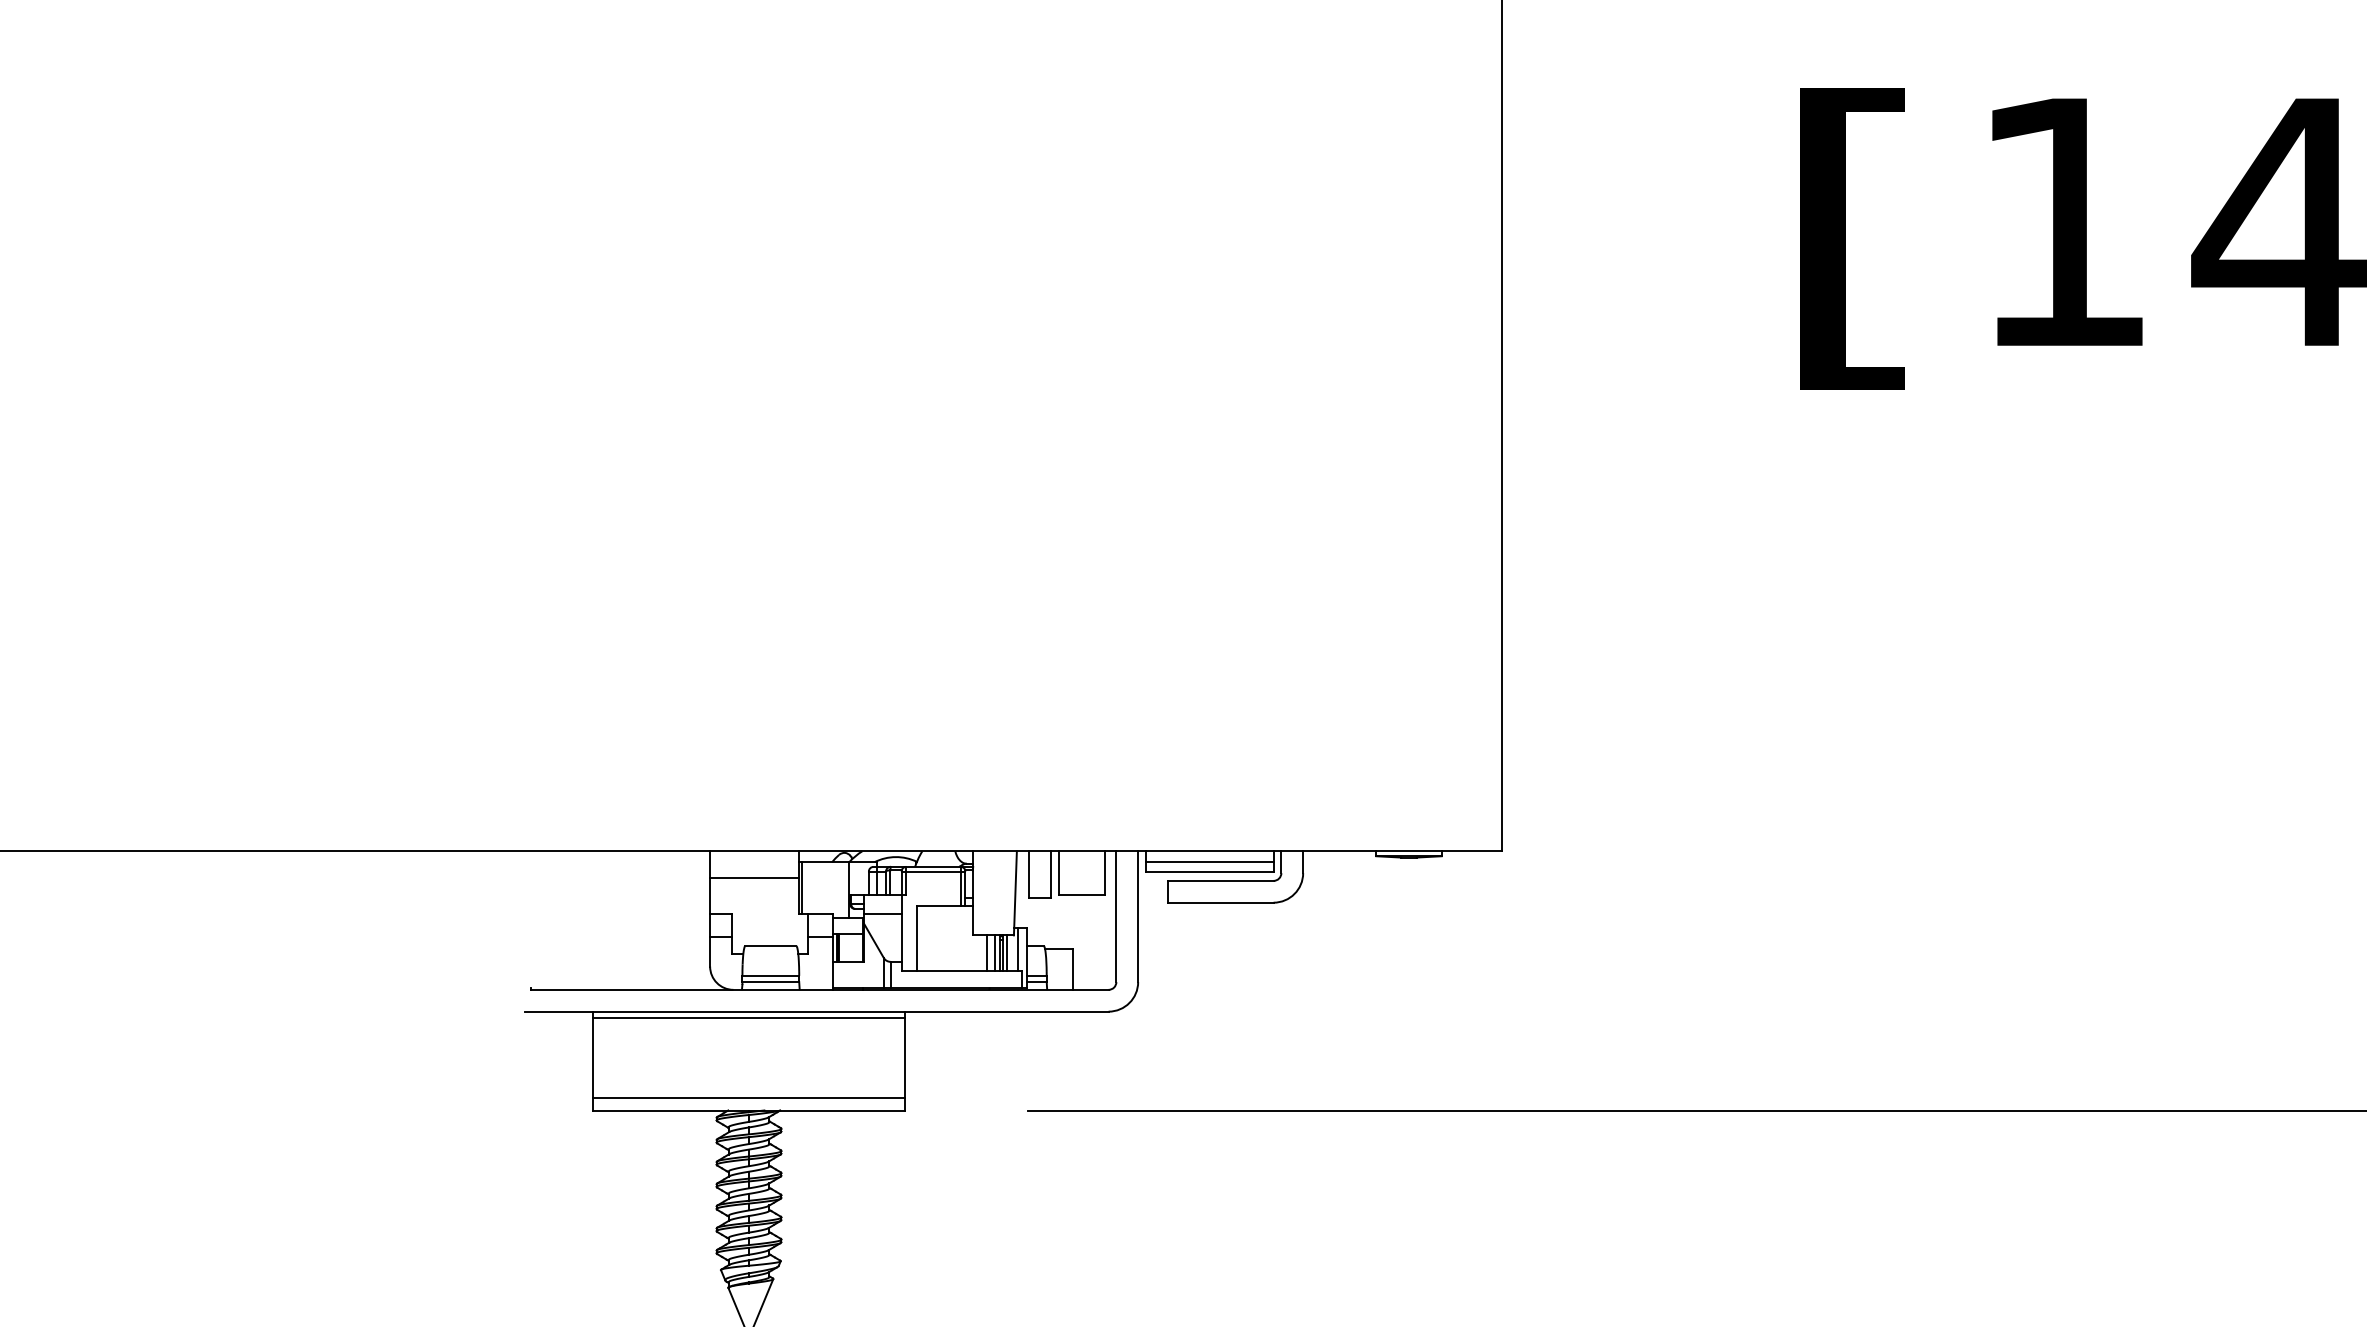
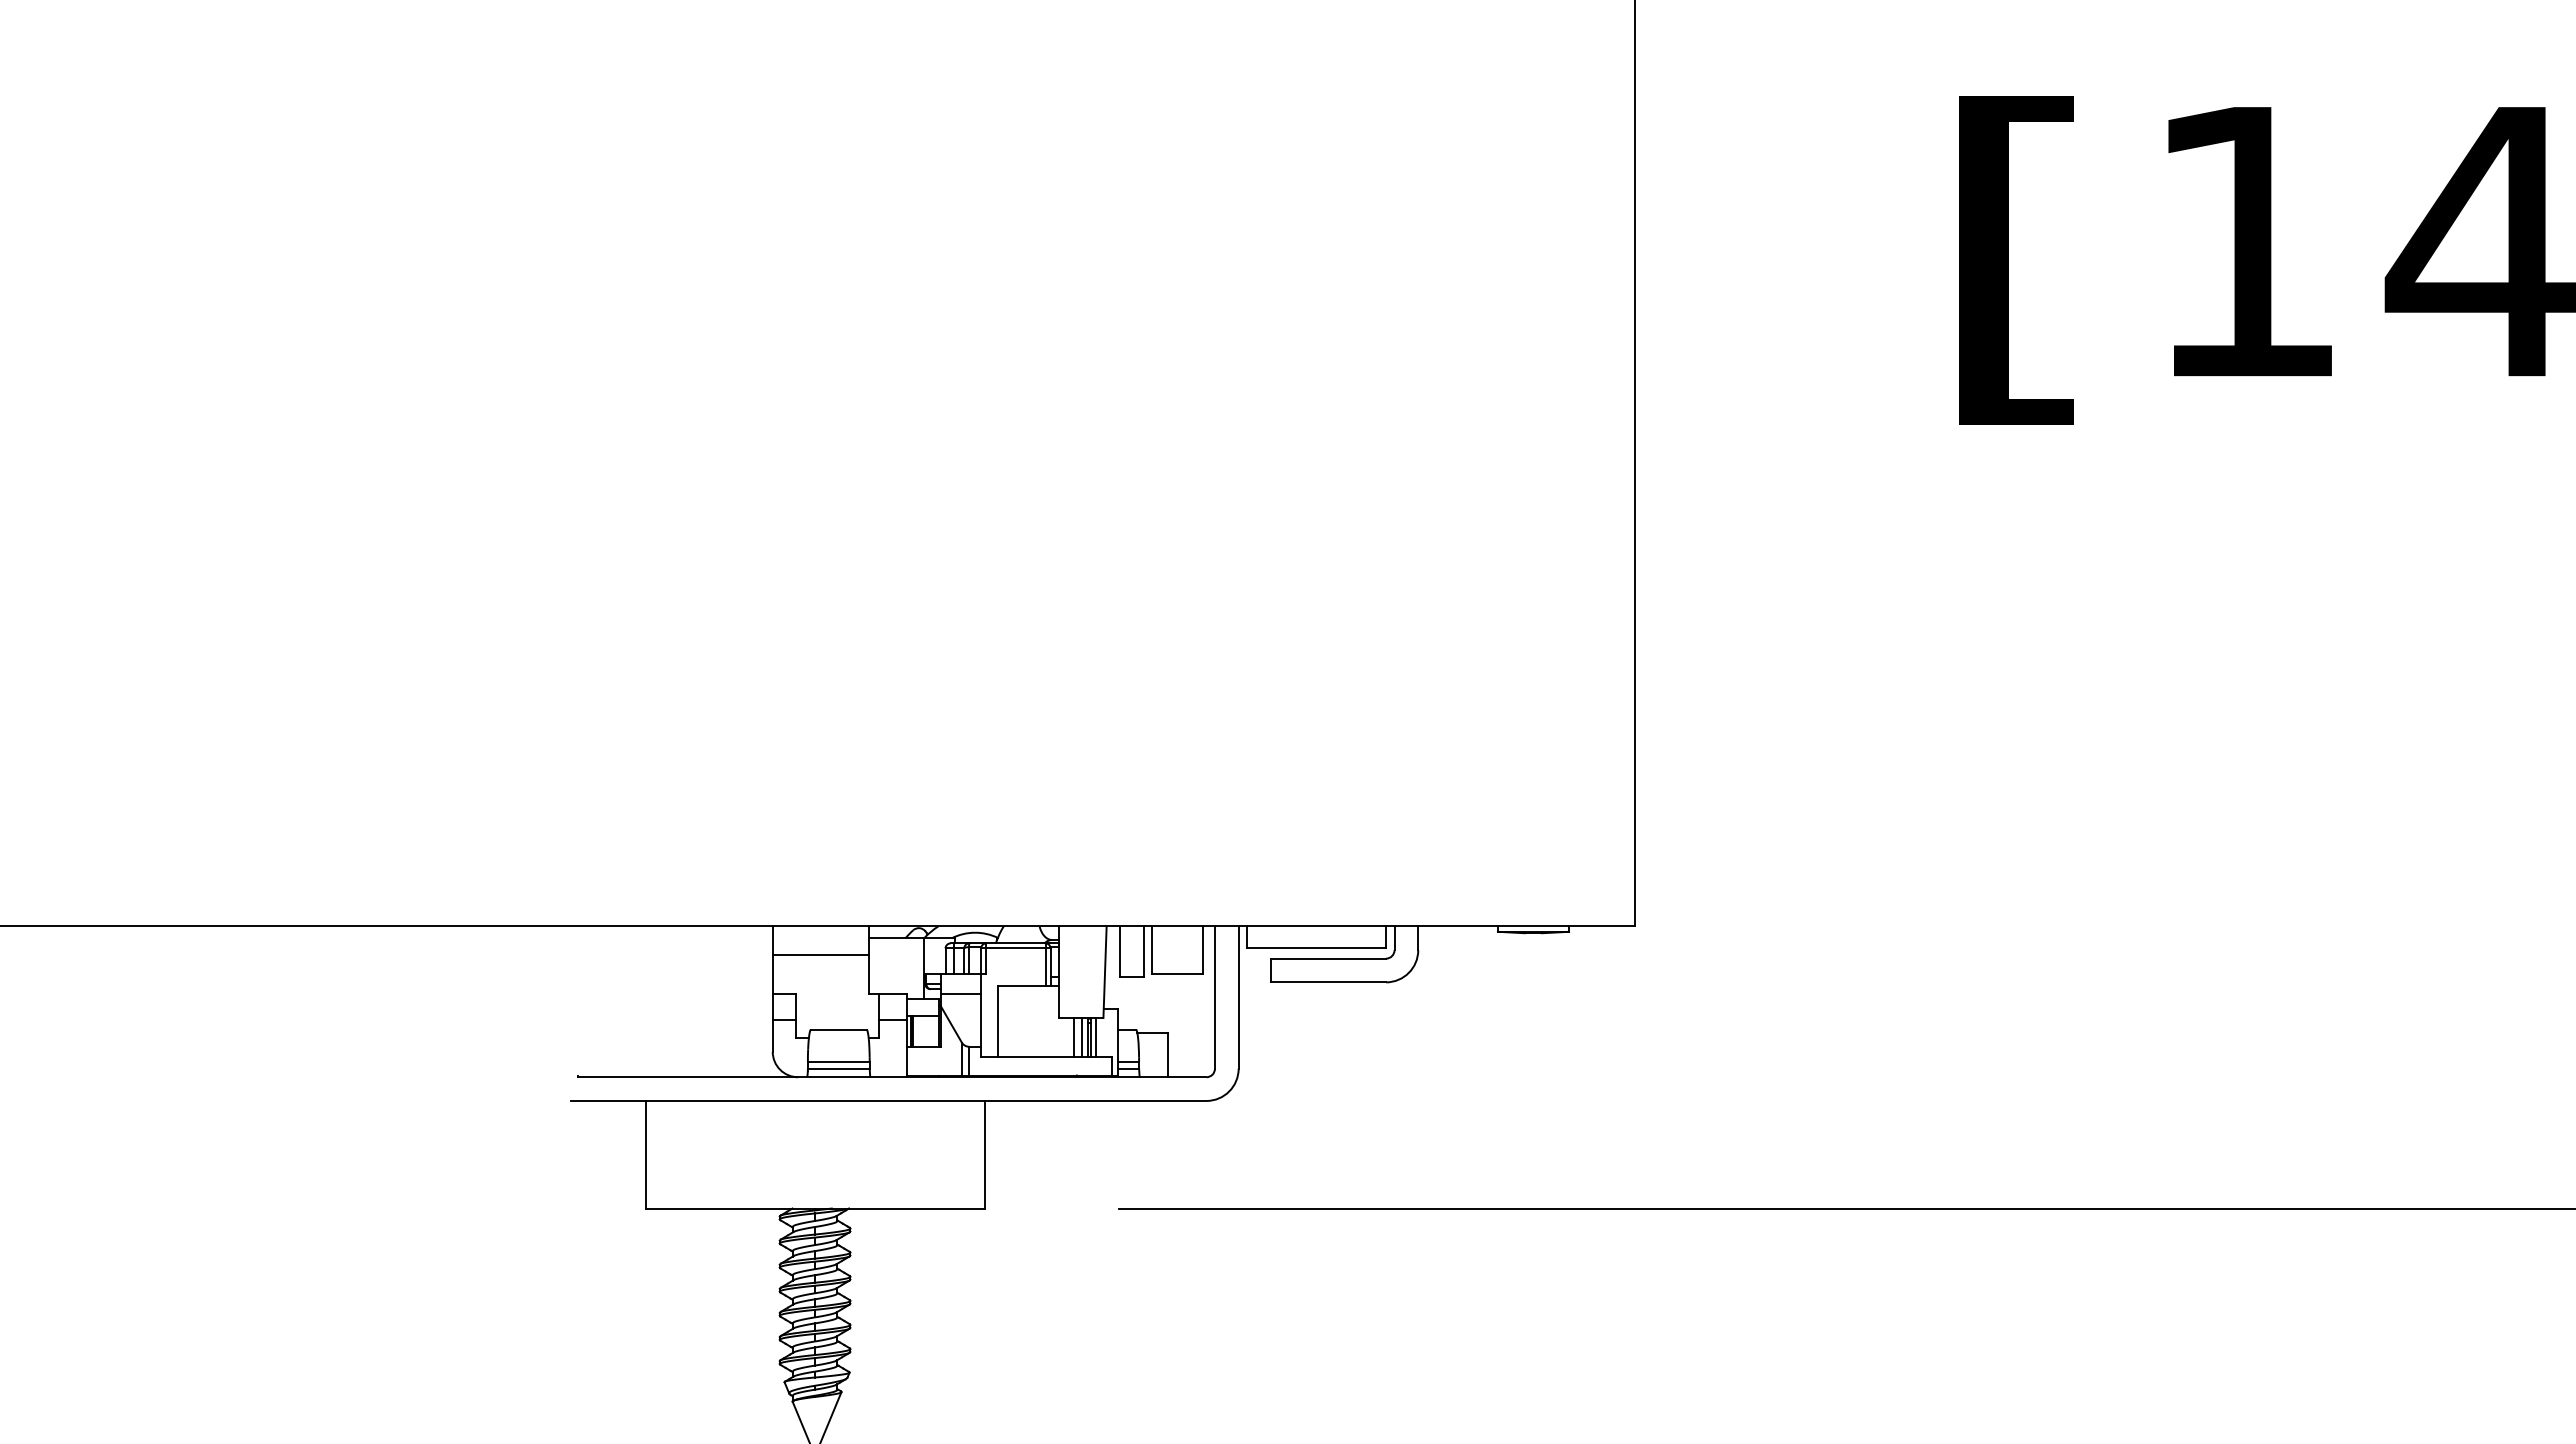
line: (1209, 862) -> (1316, 938), removed
line: (801, 888) -> (872, 966), removed
line: (1017, 948) -> (1107, 1032), removed
line: (748, 1017) -> (814, 1107), removed
line: (748, 1097) -> (814, 1194), removed

